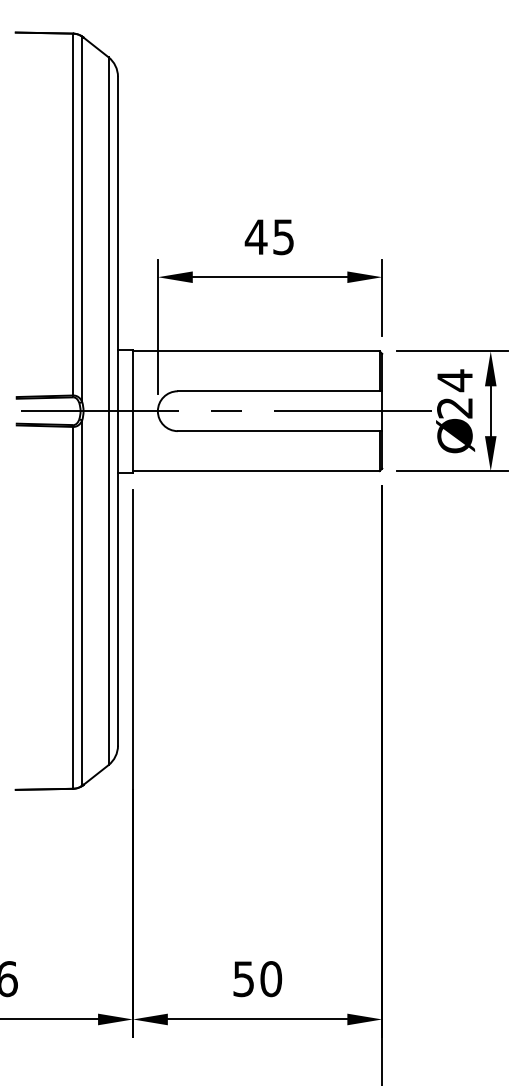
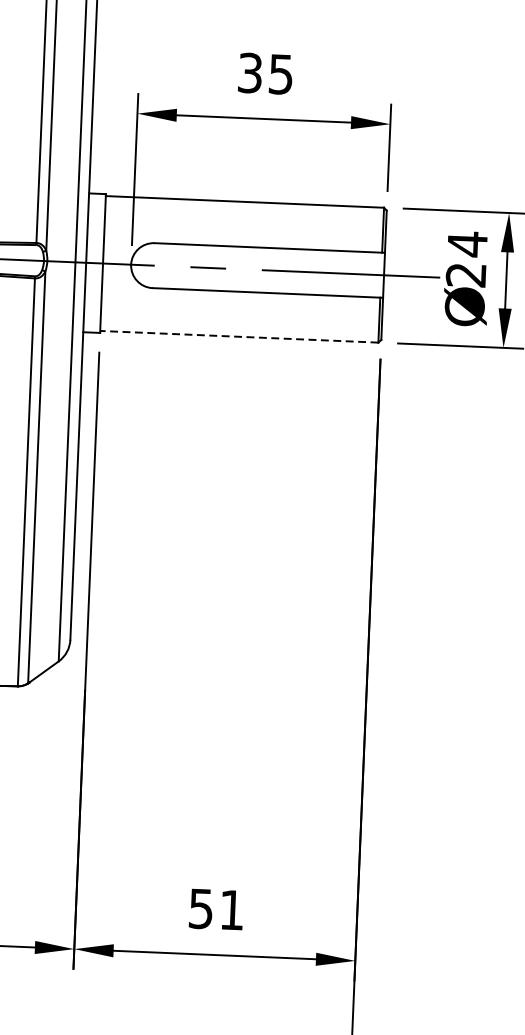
text: (255, 237) -> (249, 73), 45 -> 35
line: (255, 471) -> (238, 337), solid -> dashed
text: (271, 979) -> (232, 910), 50 -> 51

